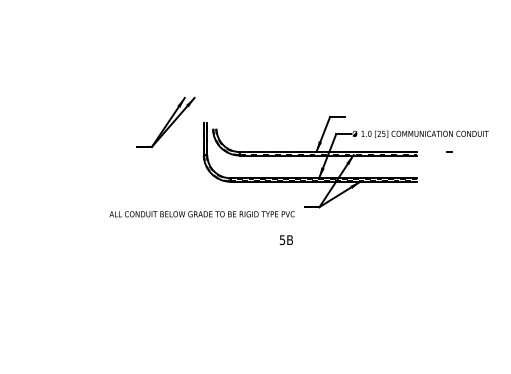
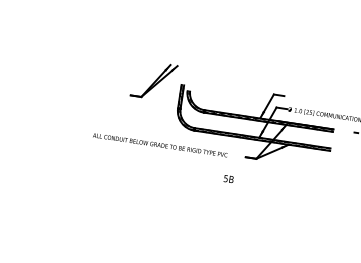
text: (201, 214) -> (159, 145), moved

